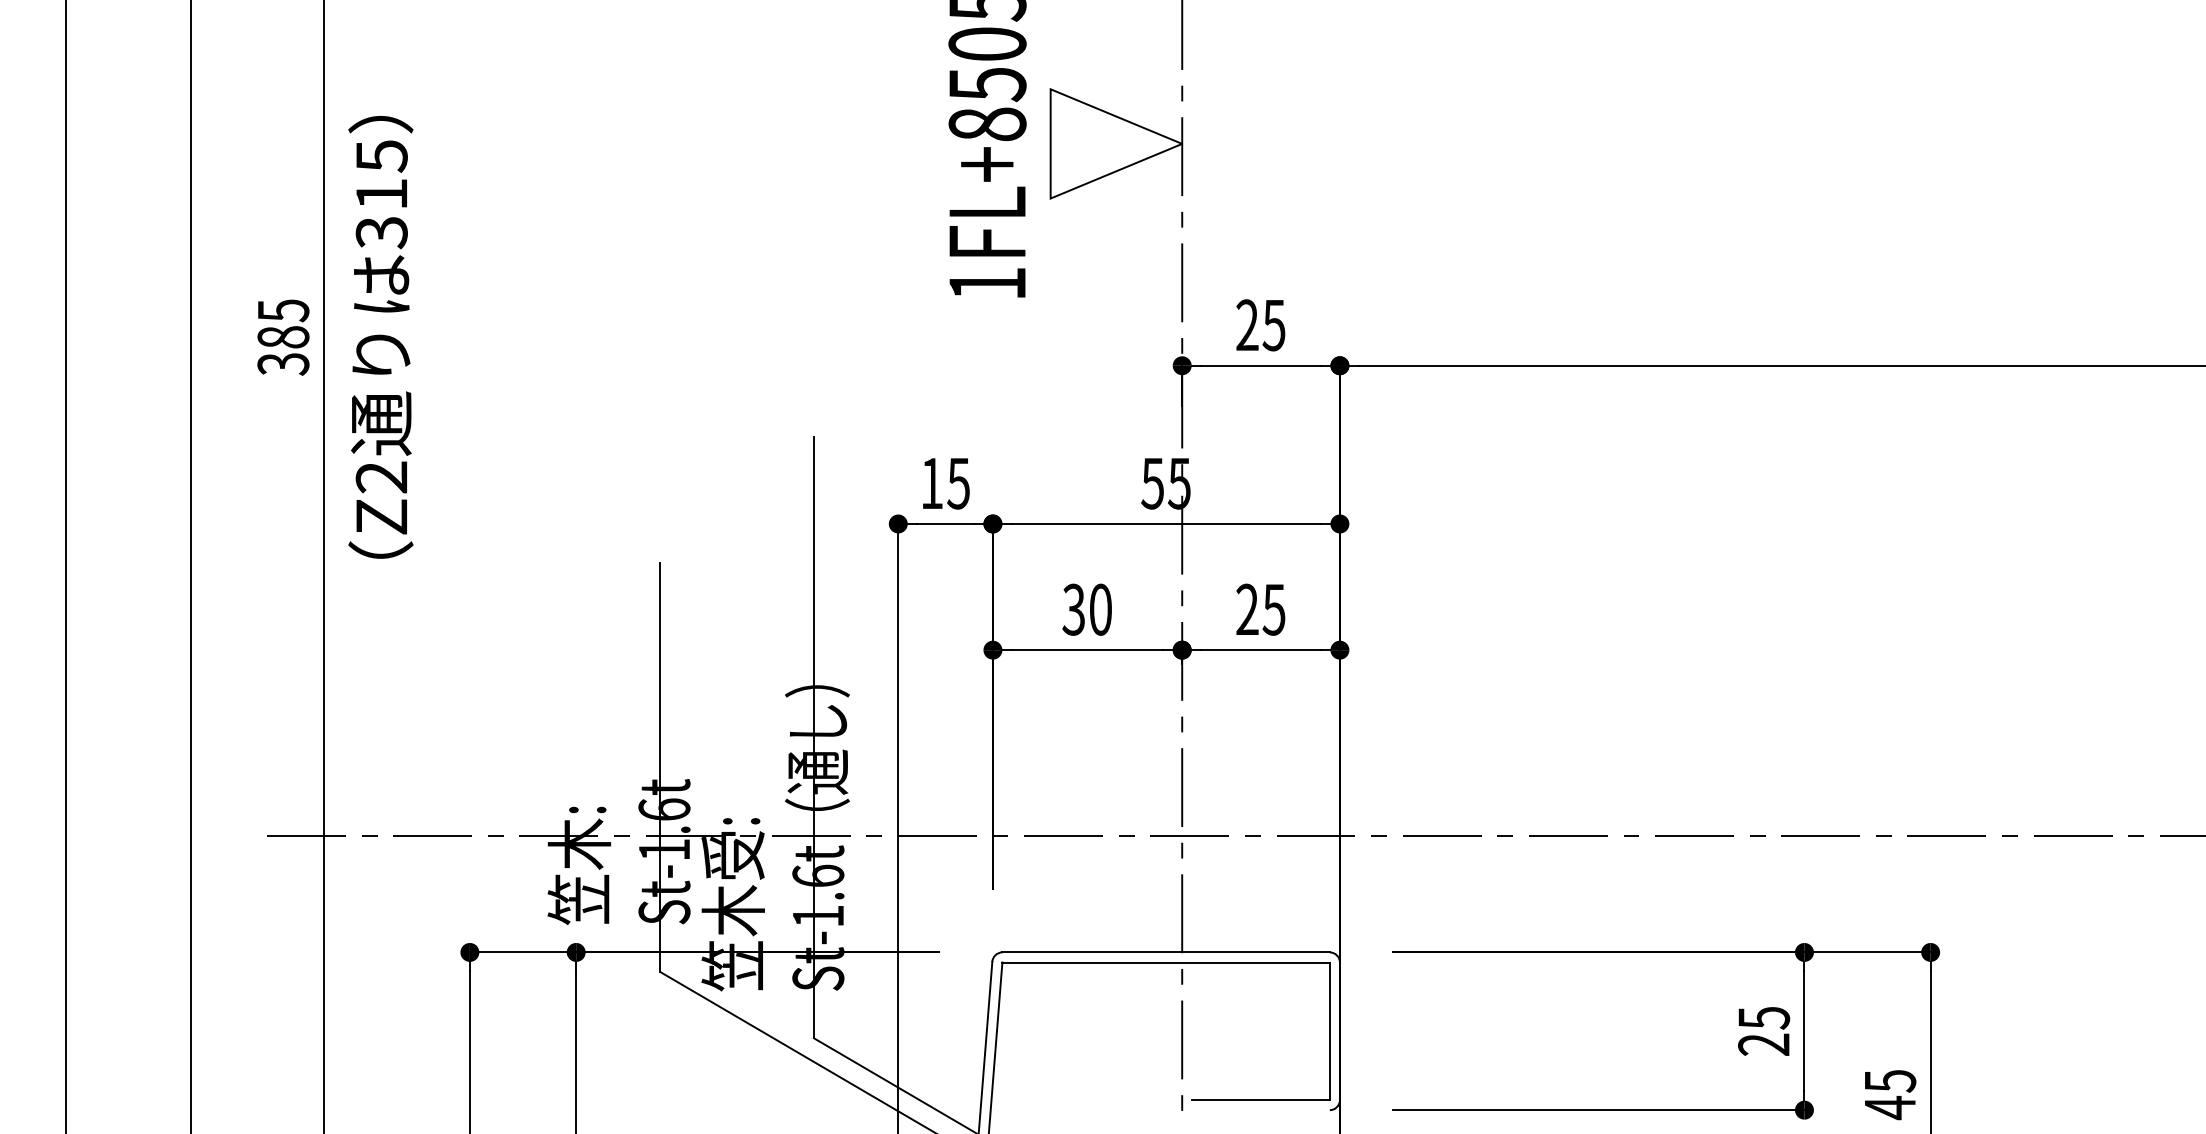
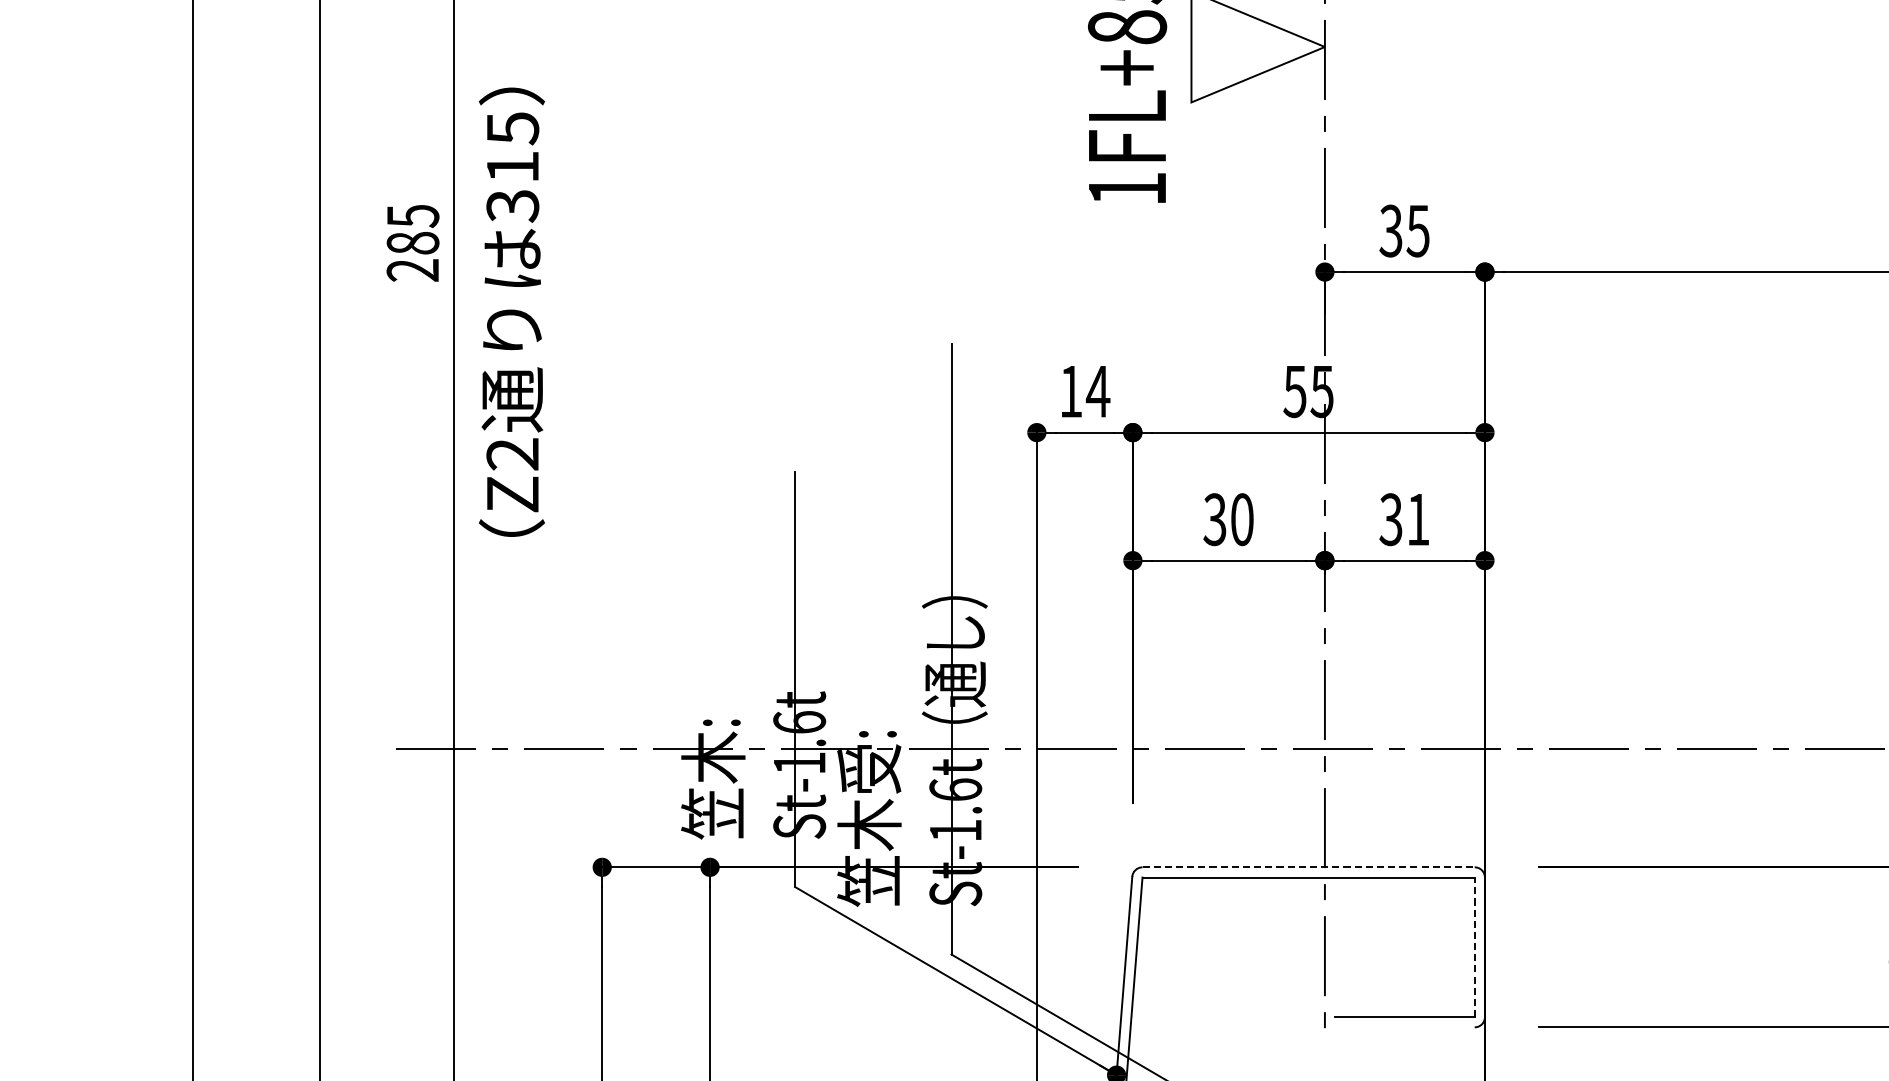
text: (1246, 325) -> (1390, 231), 25 -> 35
text: (380, 337) -> (511, 312), moved
text: (283, 364) -> (413, 270), 385 -> 285
text: (958, 483) -> (1097, 391), 15 -> 14
text: (1260, 609) -> (1404, 519), 25 -> 31
line: (1166, 952) -> (1308, 867), solid -> dashed
line: (1329, 1031) -> (1474, 947), solid -> dashed

